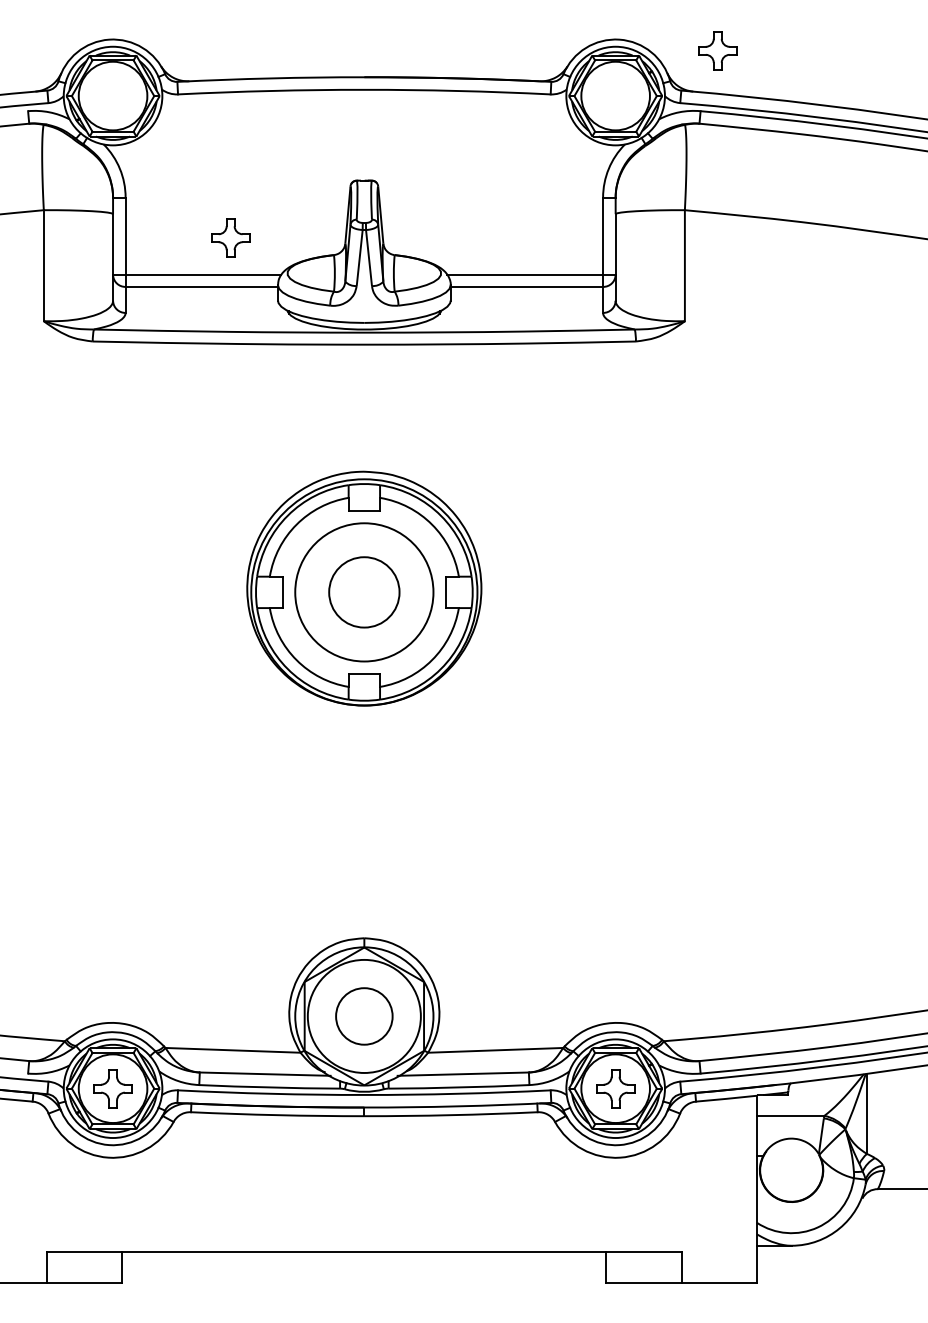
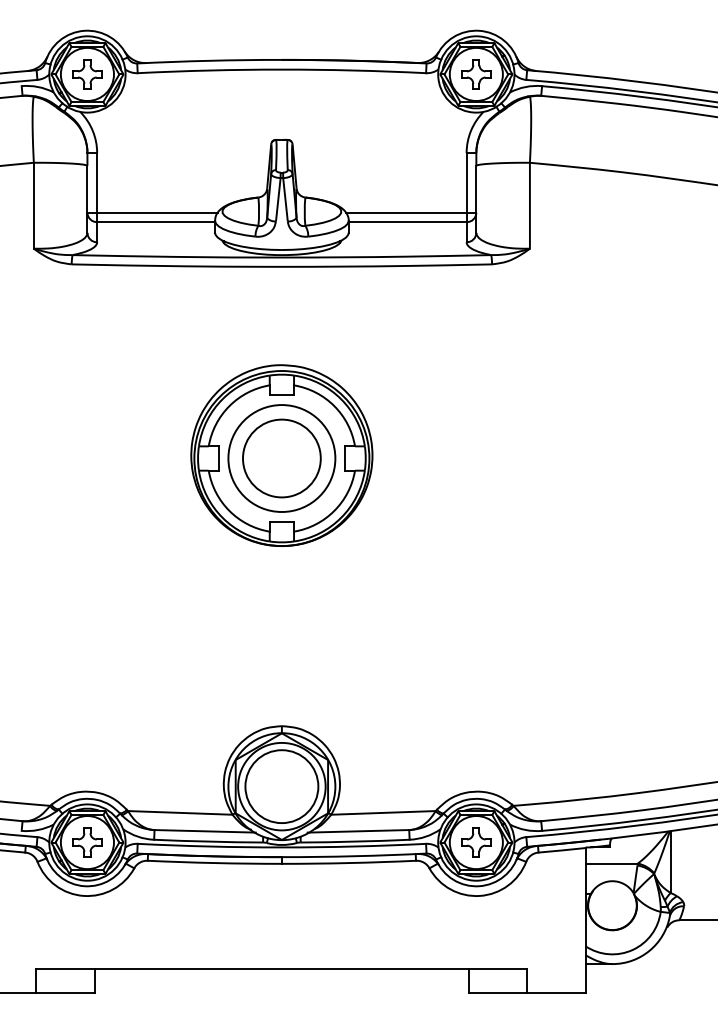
part: (717, 50) -> (476, 74), moved
part: (230, 238) -> (87, 74), moved
circle: (363, 592) -> (281, 458), size x1.43
circle: (363, 1016) -> (281, 786), size x1.67

